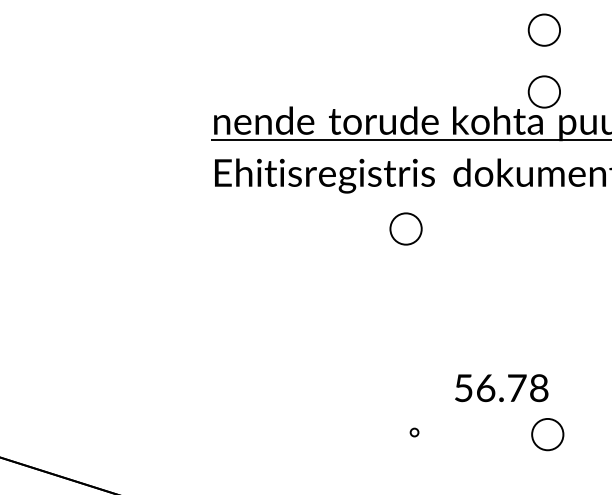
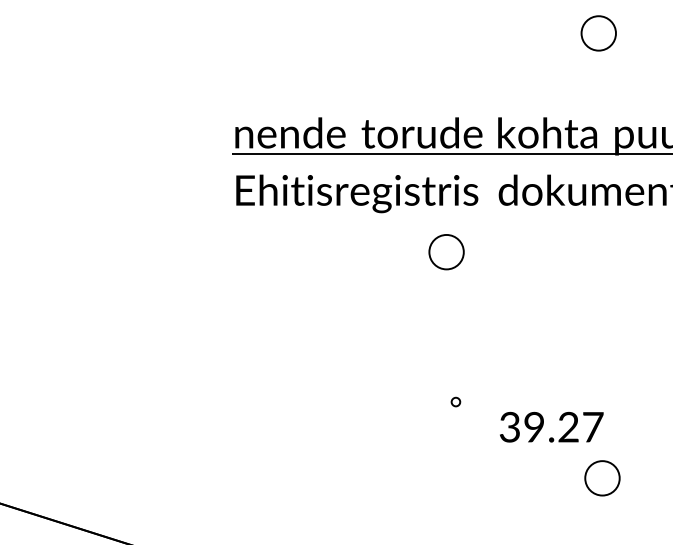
circle: (544, 92) -> (598, 101), removed
text: (501, 387) -> (551, 426), 56.78 -> 39.27
circle: (414, 432) -> (455, 401), moved

